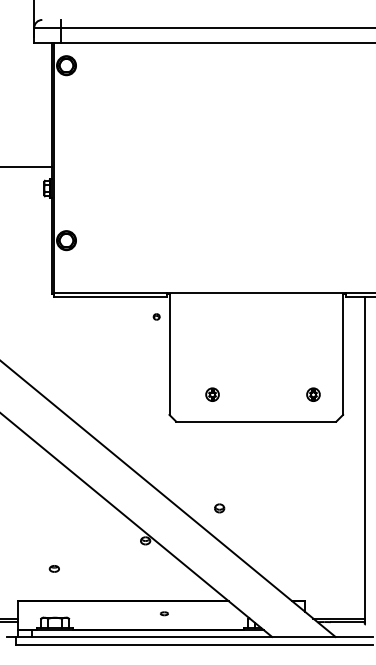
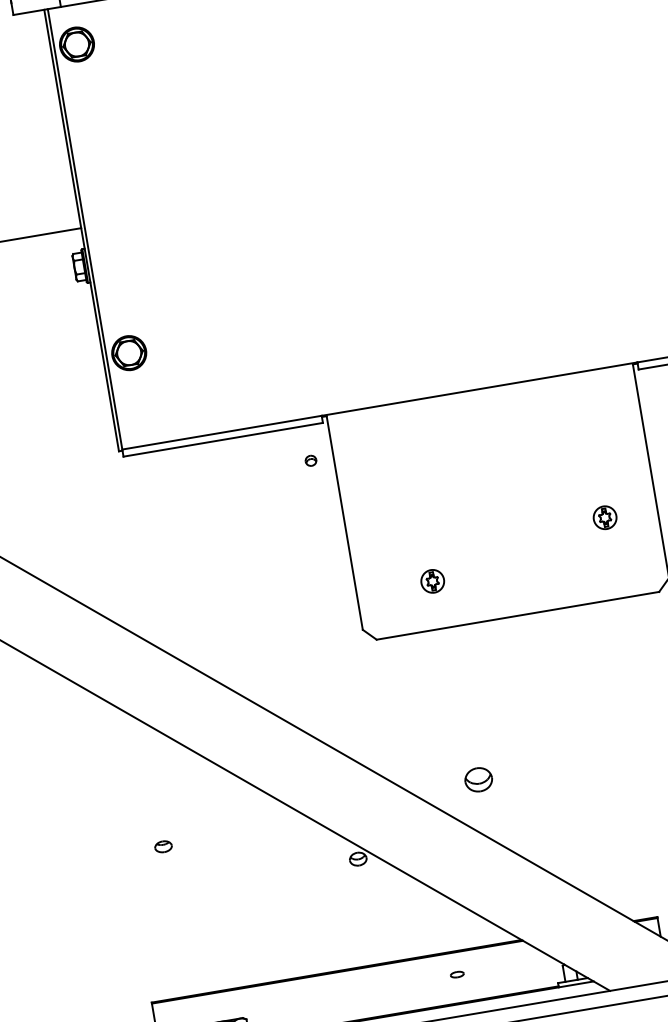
part: (313, 394) -> (605, 517), moved
part: (219, 508) -> (478, 779), size x1.6
part: (53, 568) -> (161, 846), moved
part: (164, 613) -> (457, 974), moved

